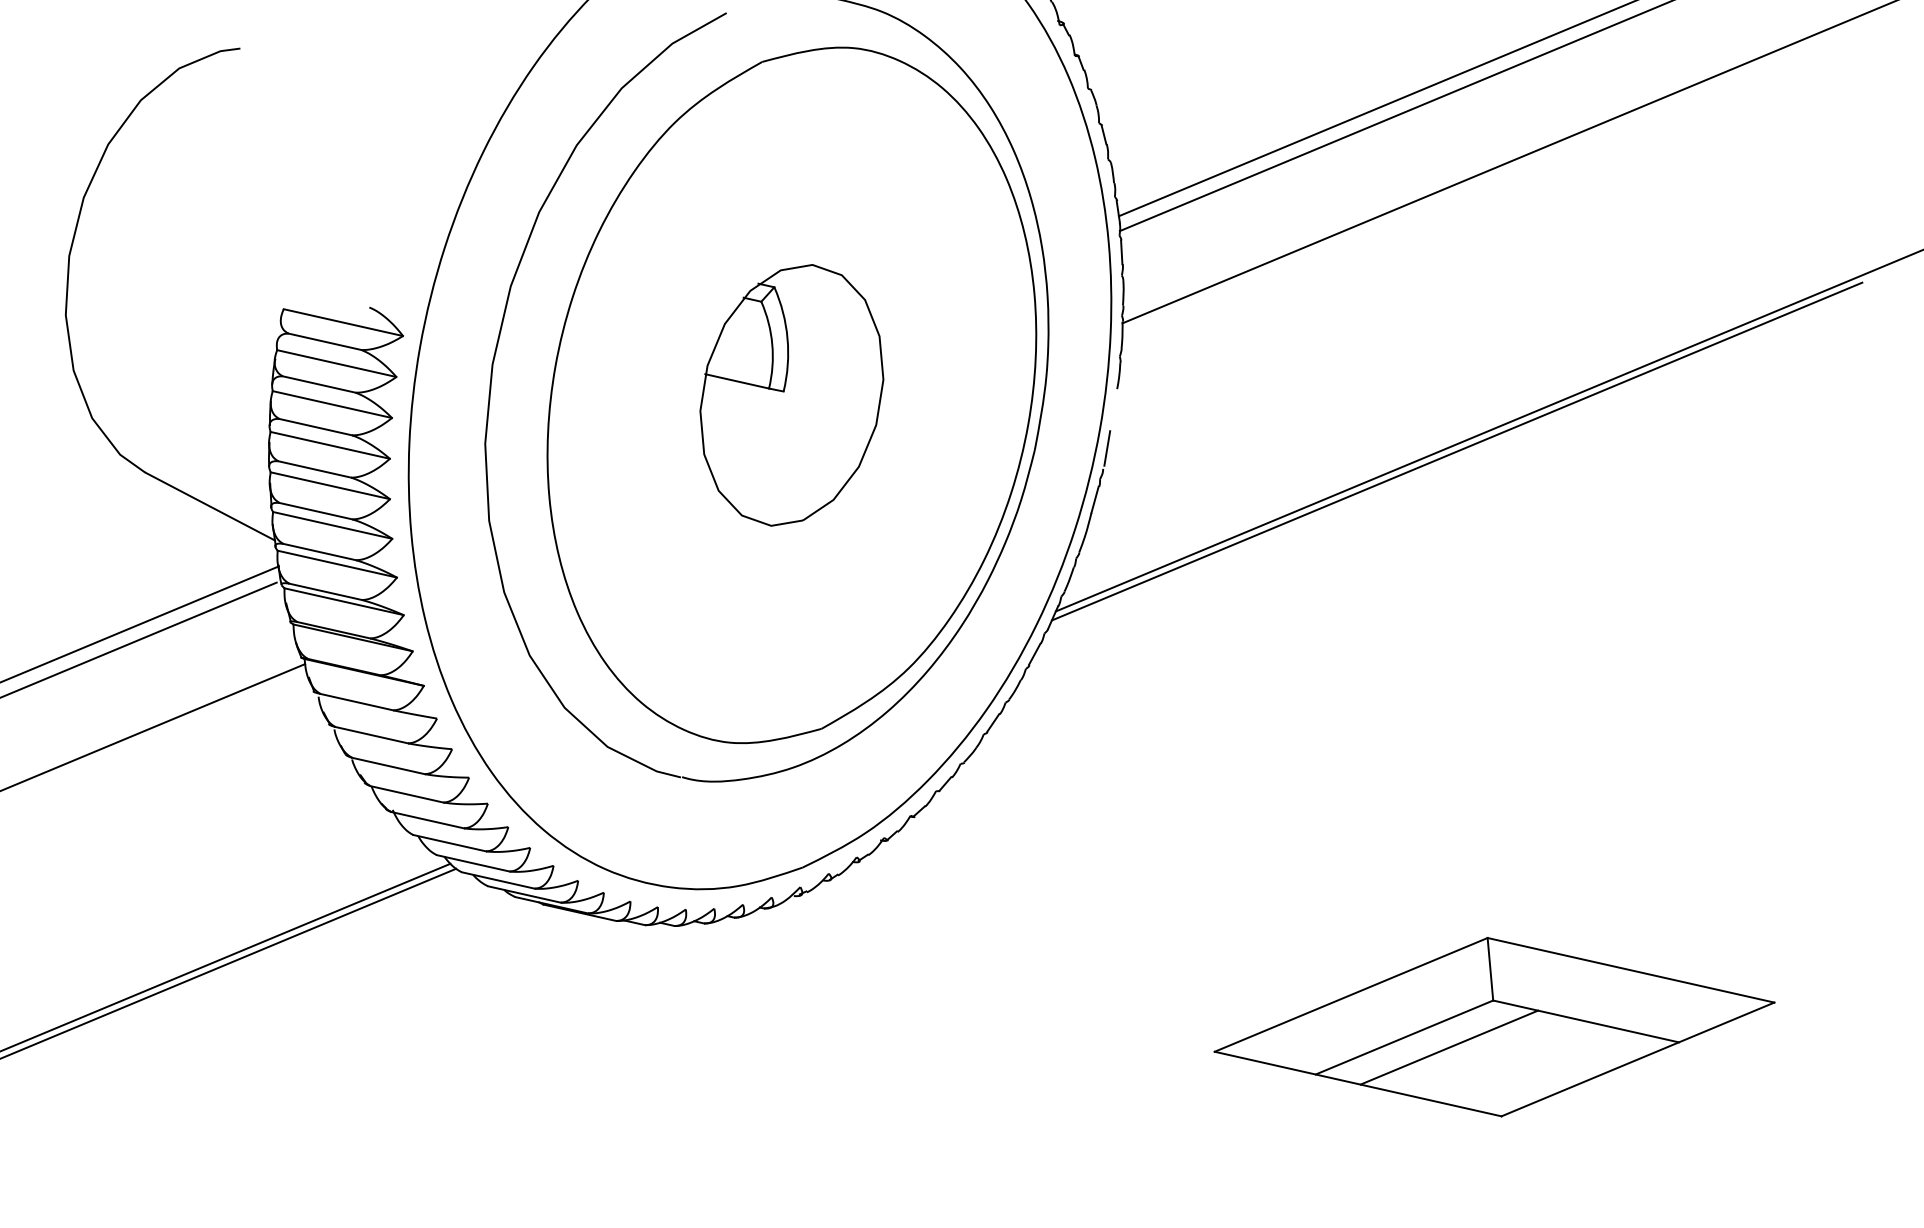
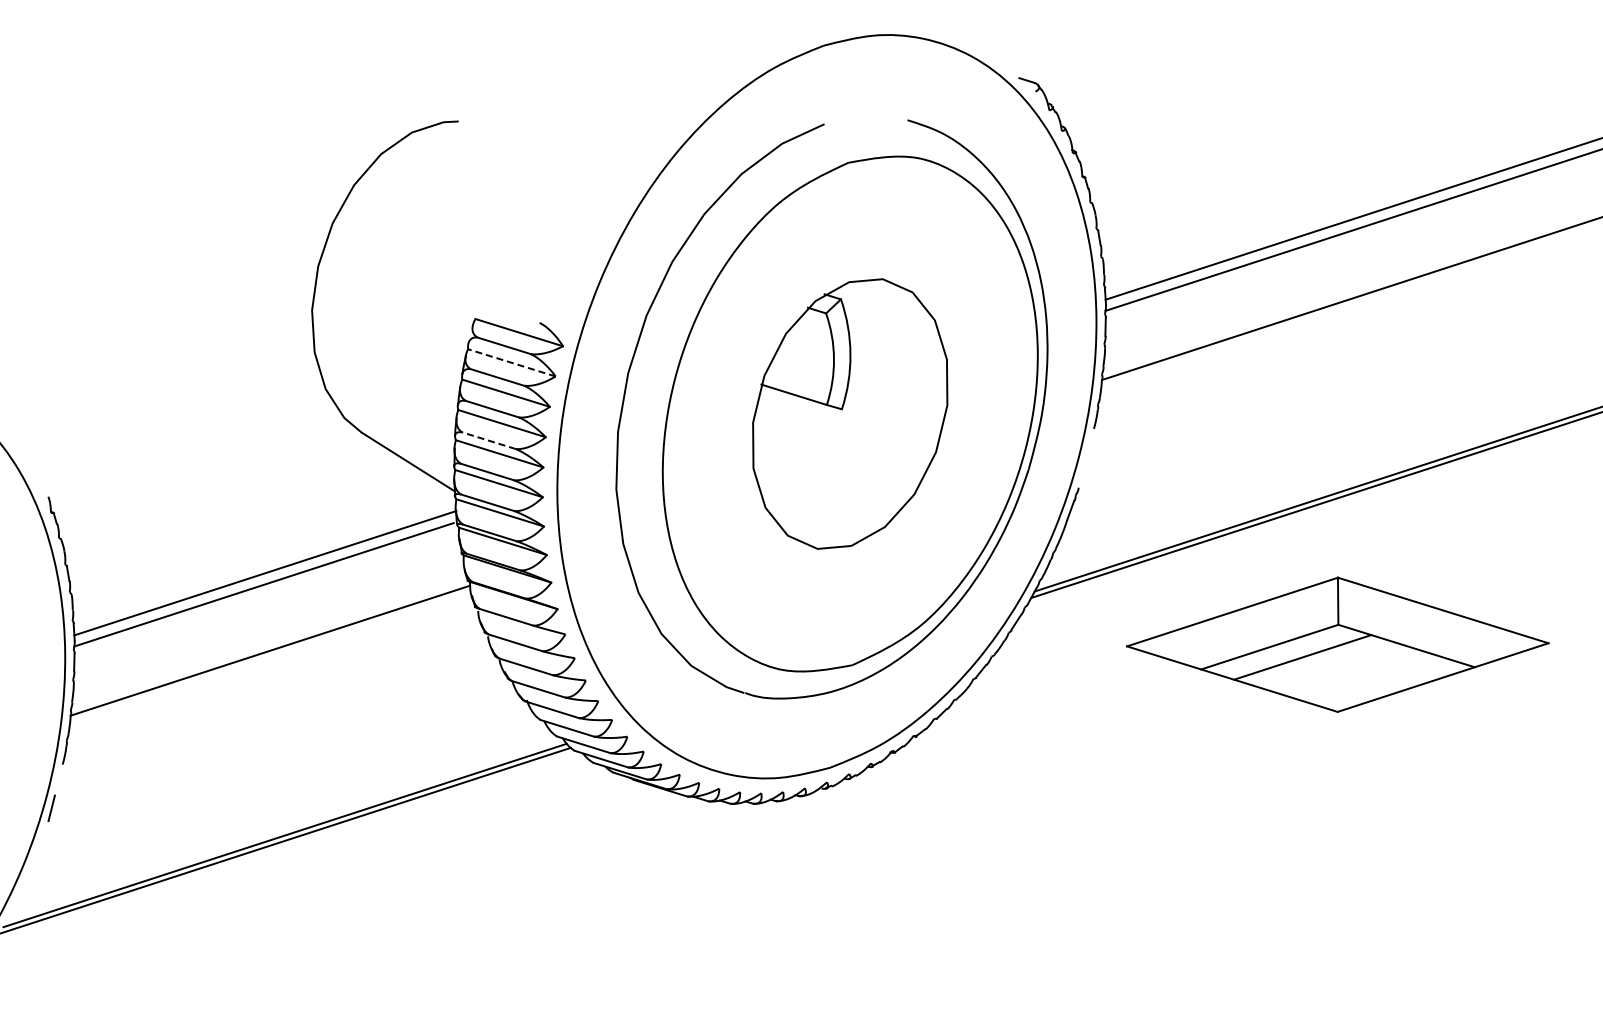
line: (336, 363) -> (511, 362), solid -> dashed
part: (792, 394) -> (850, 413), size x1.4
line: (1106, 448) -> (1082, 472), removed
line: (315, 469) -> (489, 440), solid -> dashed
part: (1494, 1026) -> (1337, 644), moved

